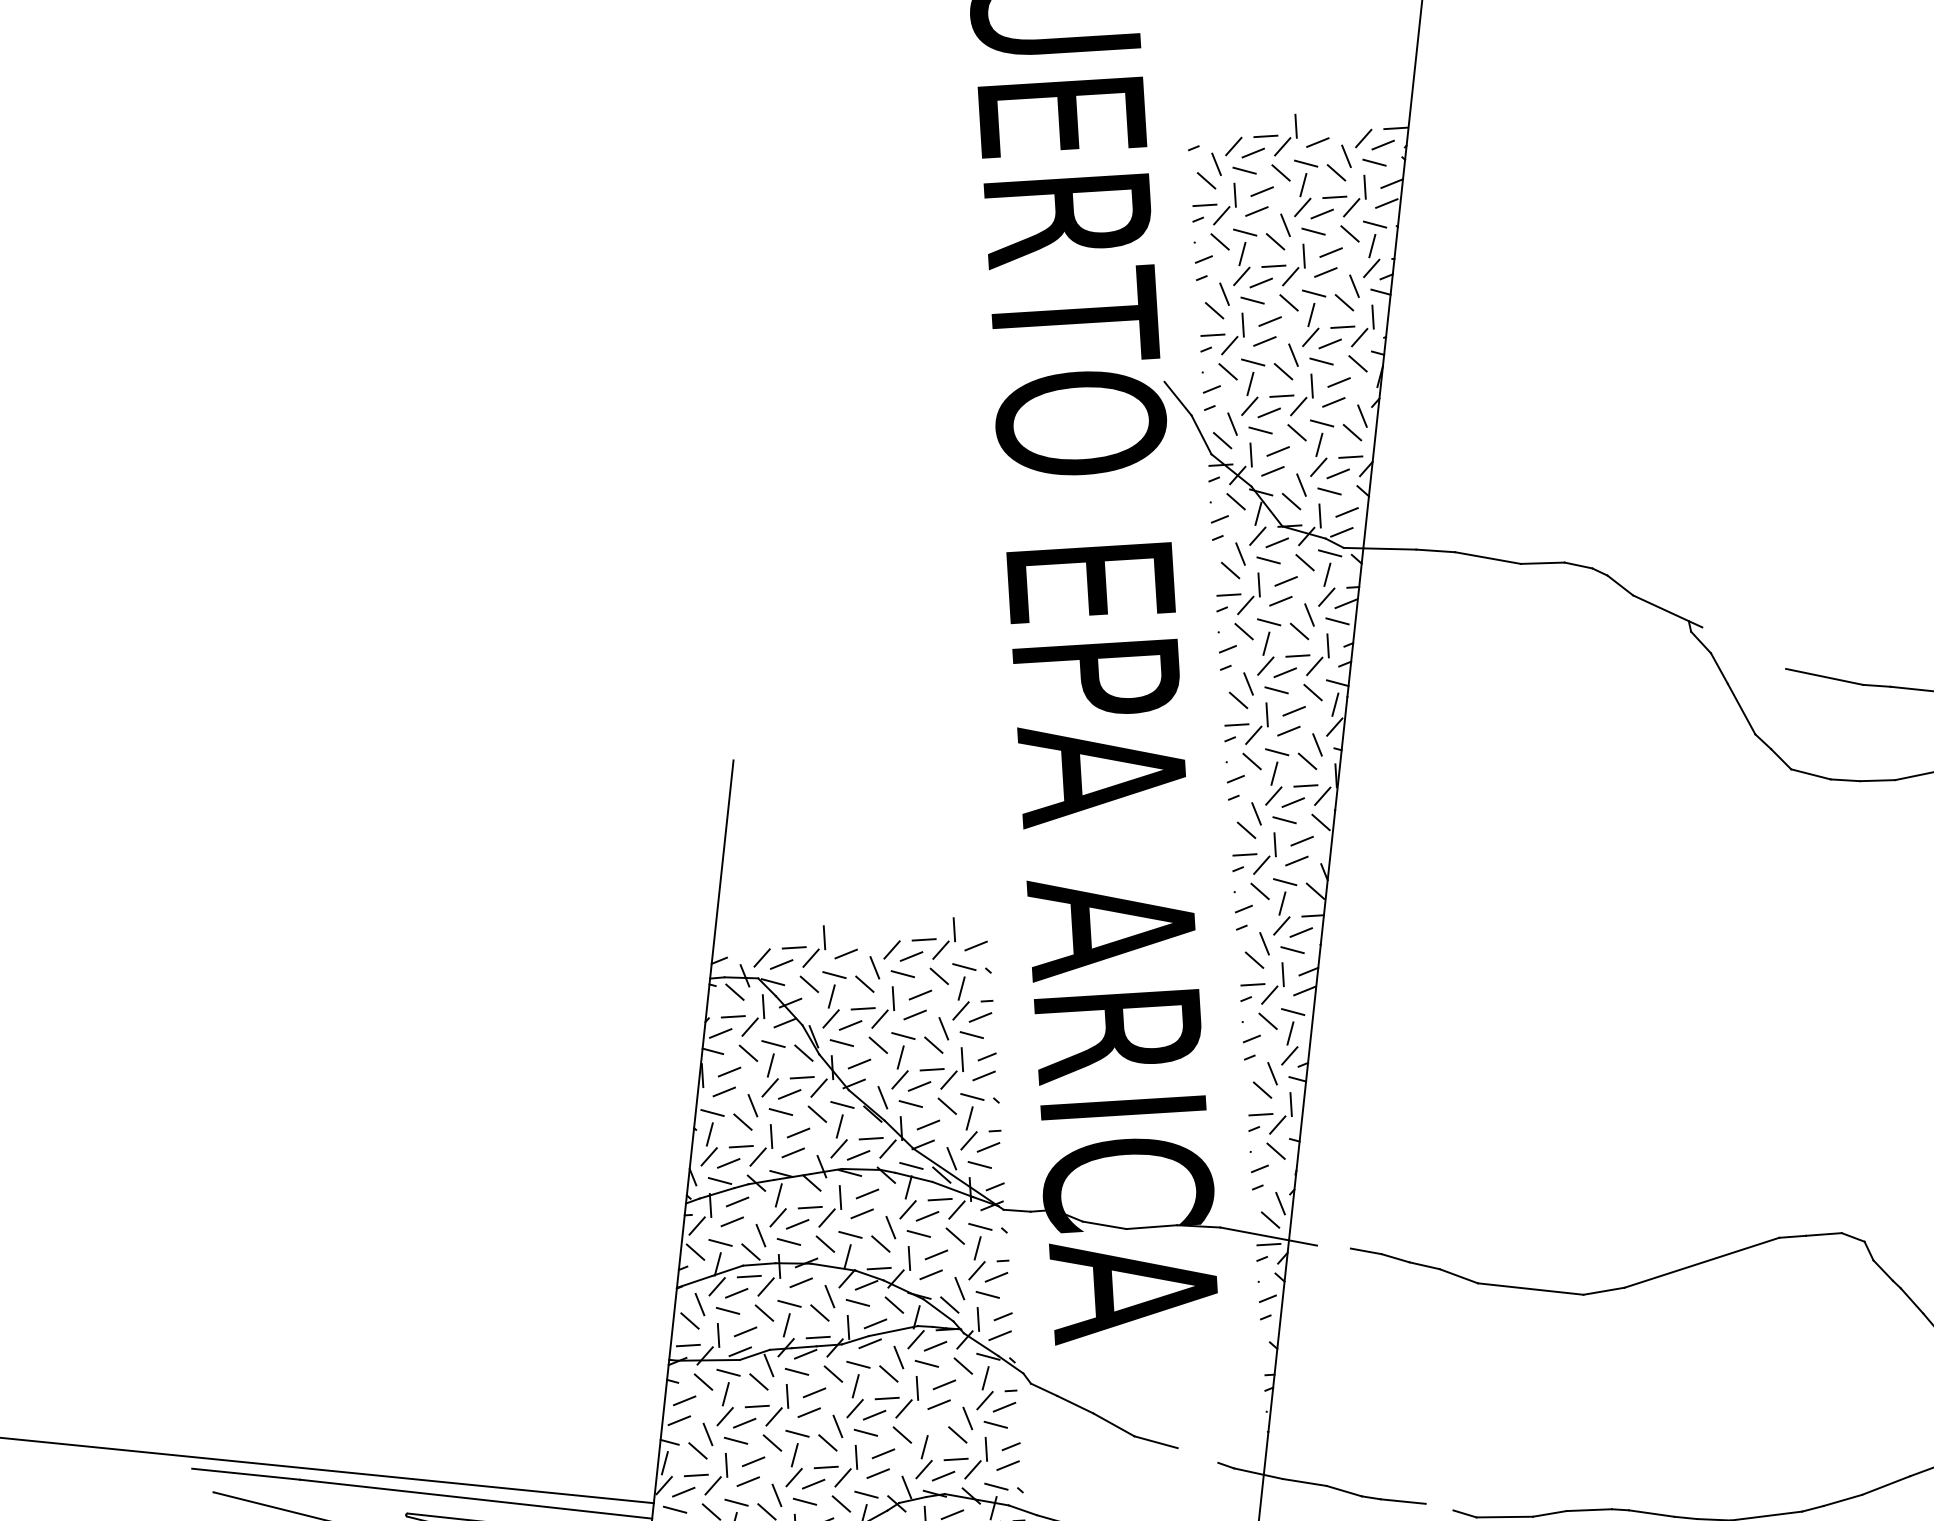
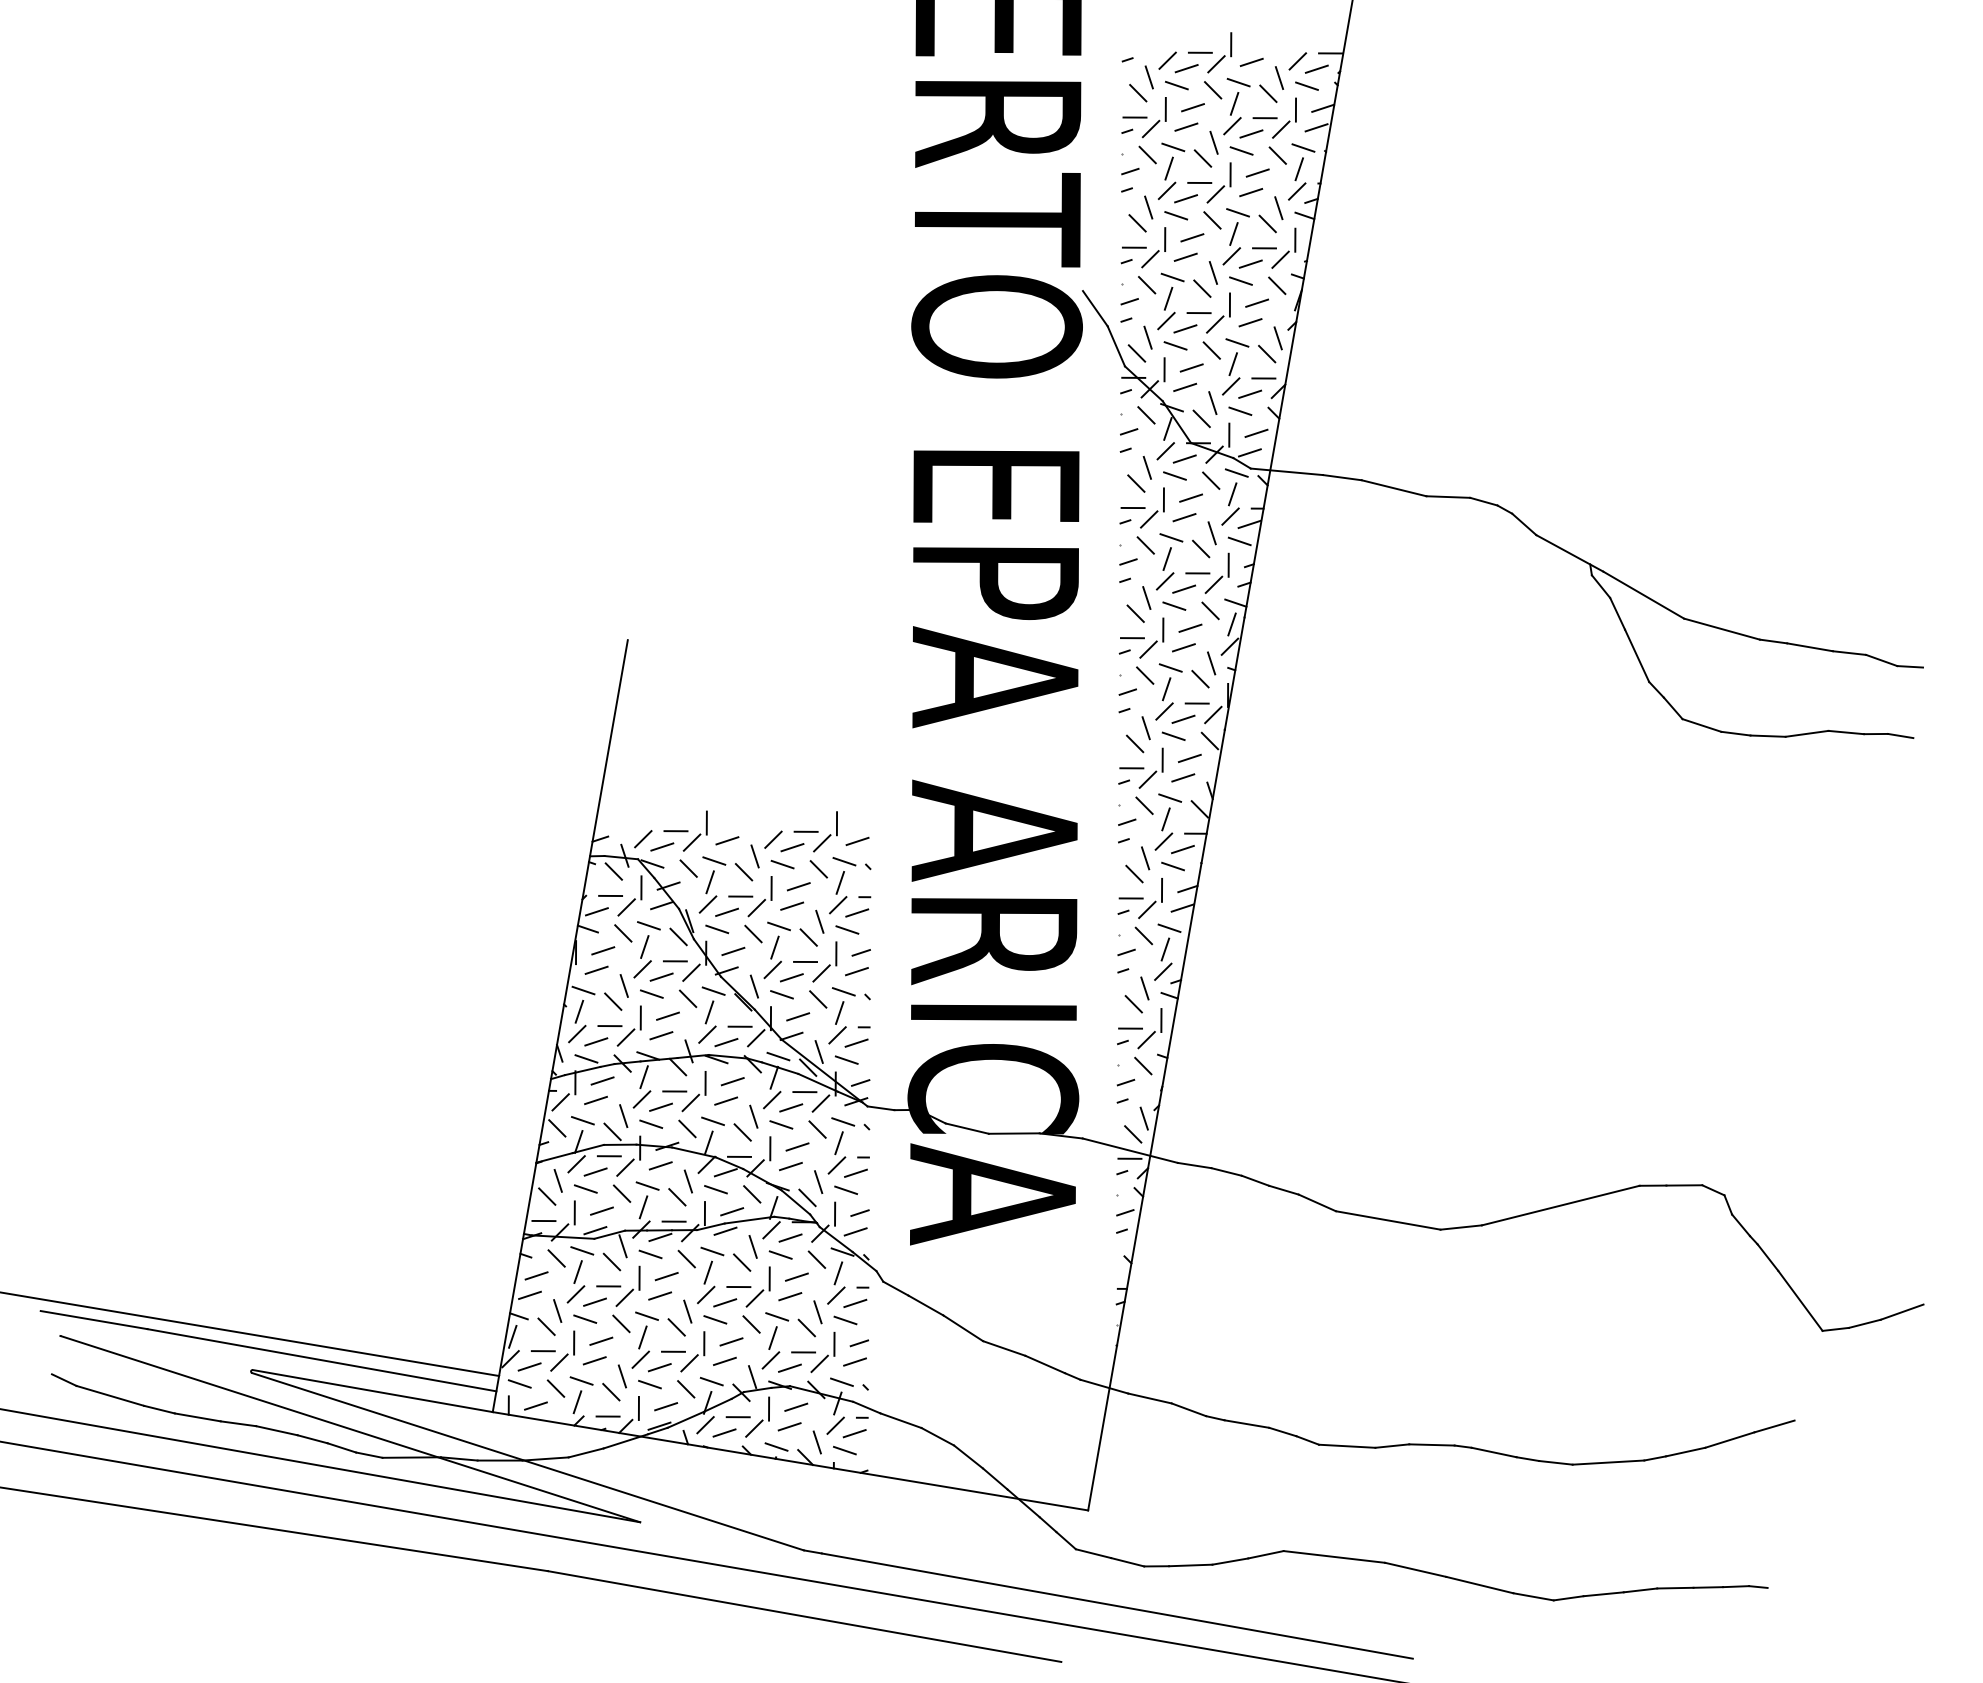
line: (1743, 647) -> (1643, 594), added
line: (1333, 1247) -> (1194, 1165), added
line: (927, 1425) -> (777, 1316), added
line: (1197, 1455) -> (1044, 1364), added
line: (1439, 1506) -> (1282, 1431), added

